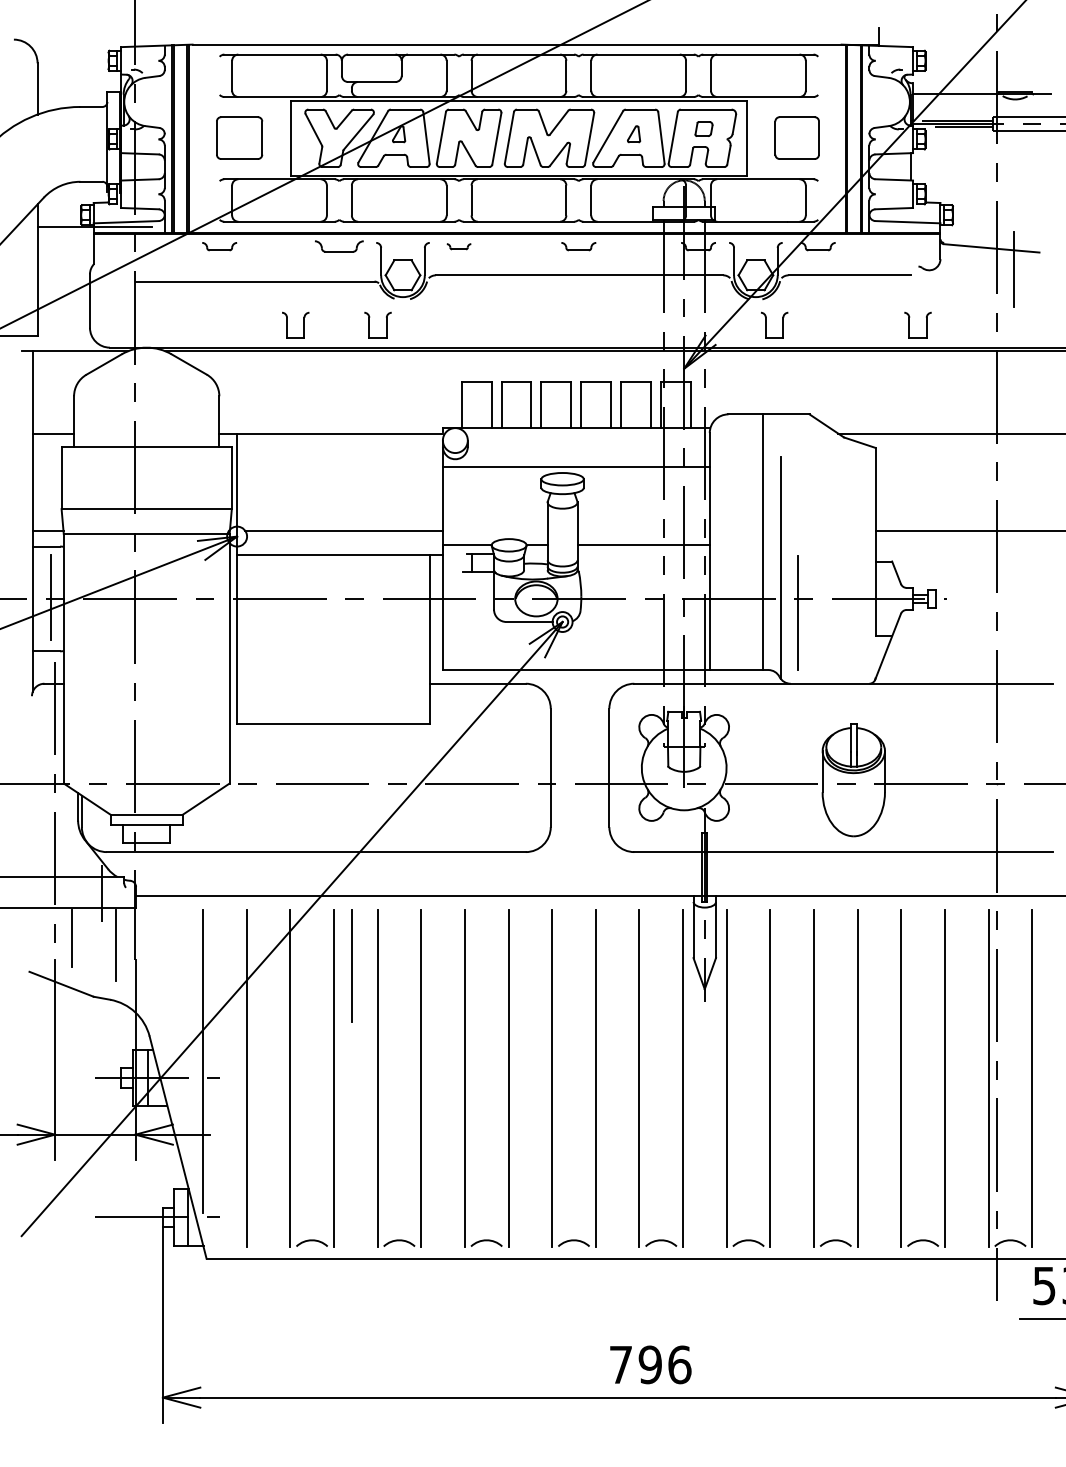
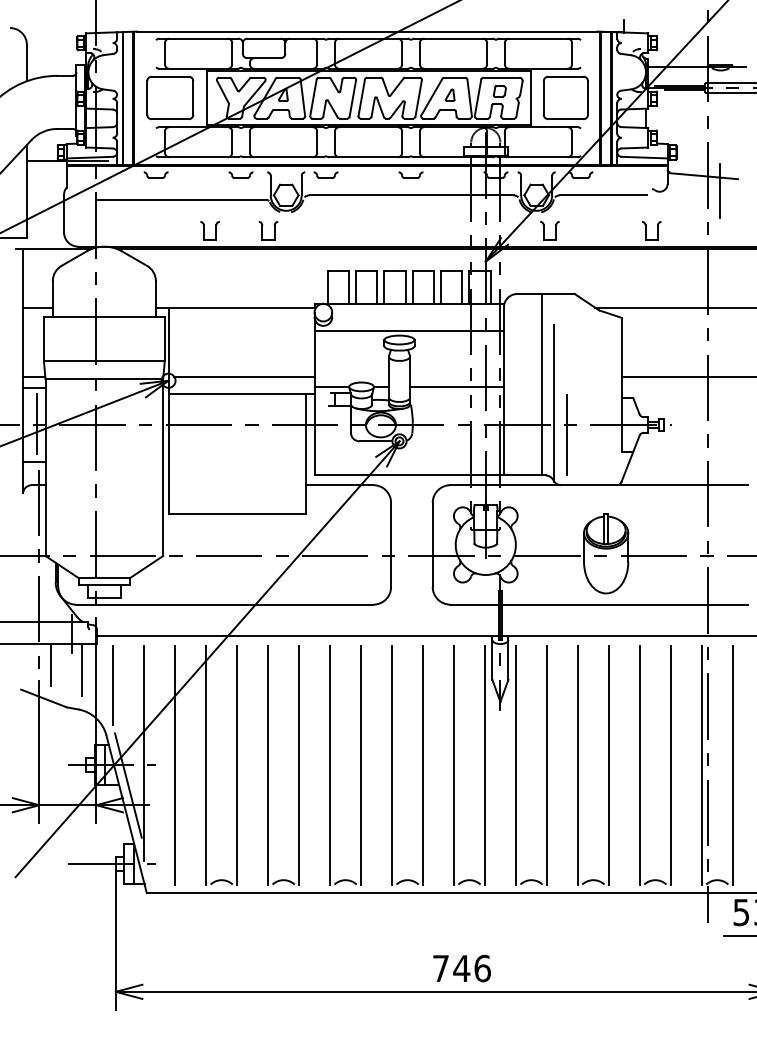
part: (239, 137) -> (170, 97), size x1.43
part: (797, 137) -> (566, 97), size x1.43
part: (339, 246) -> (241, 174), size x0.71
part: (458, 246) -> (325, 174), size x1.43
line: (351, 965) -> (112, 685), moved
line: (180, 1106) -> (128, 785), added
text: (650, 1364) -> (461, 968), 796 -> 746

